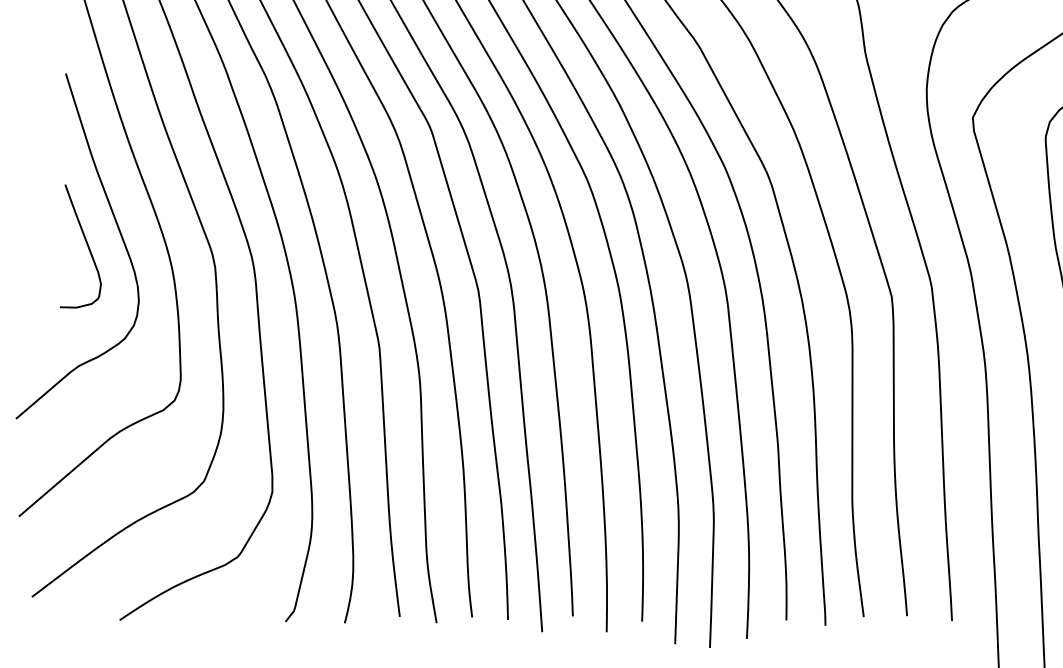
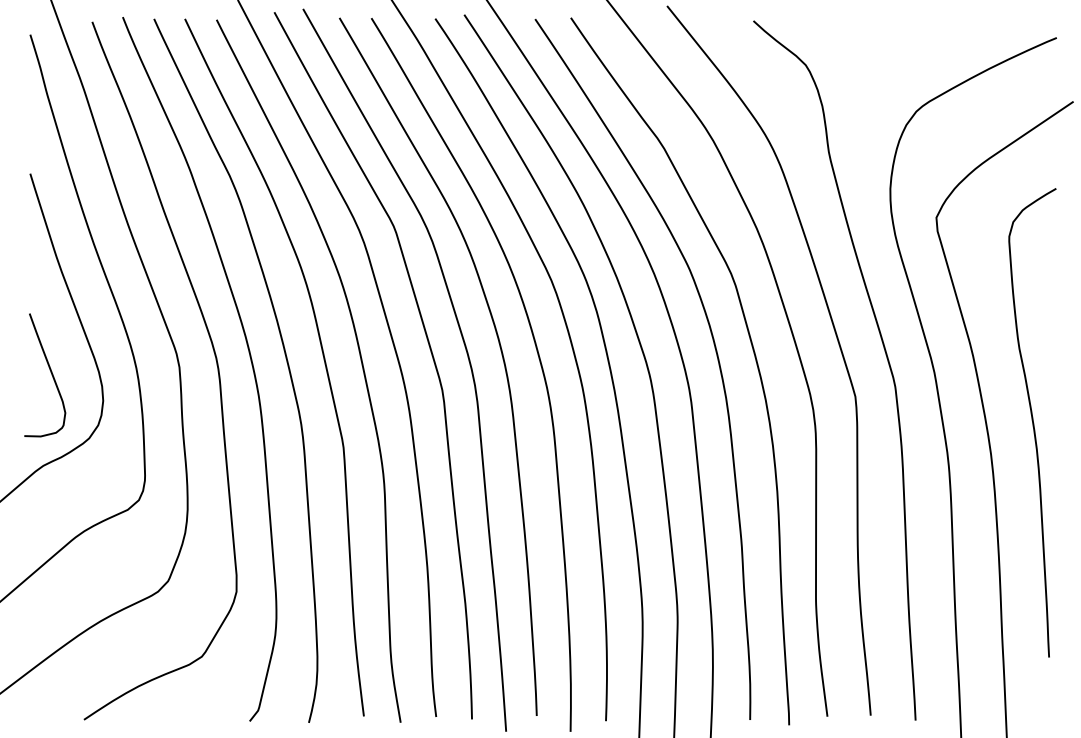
curve: (86, 243) -> (50, 372), moved

